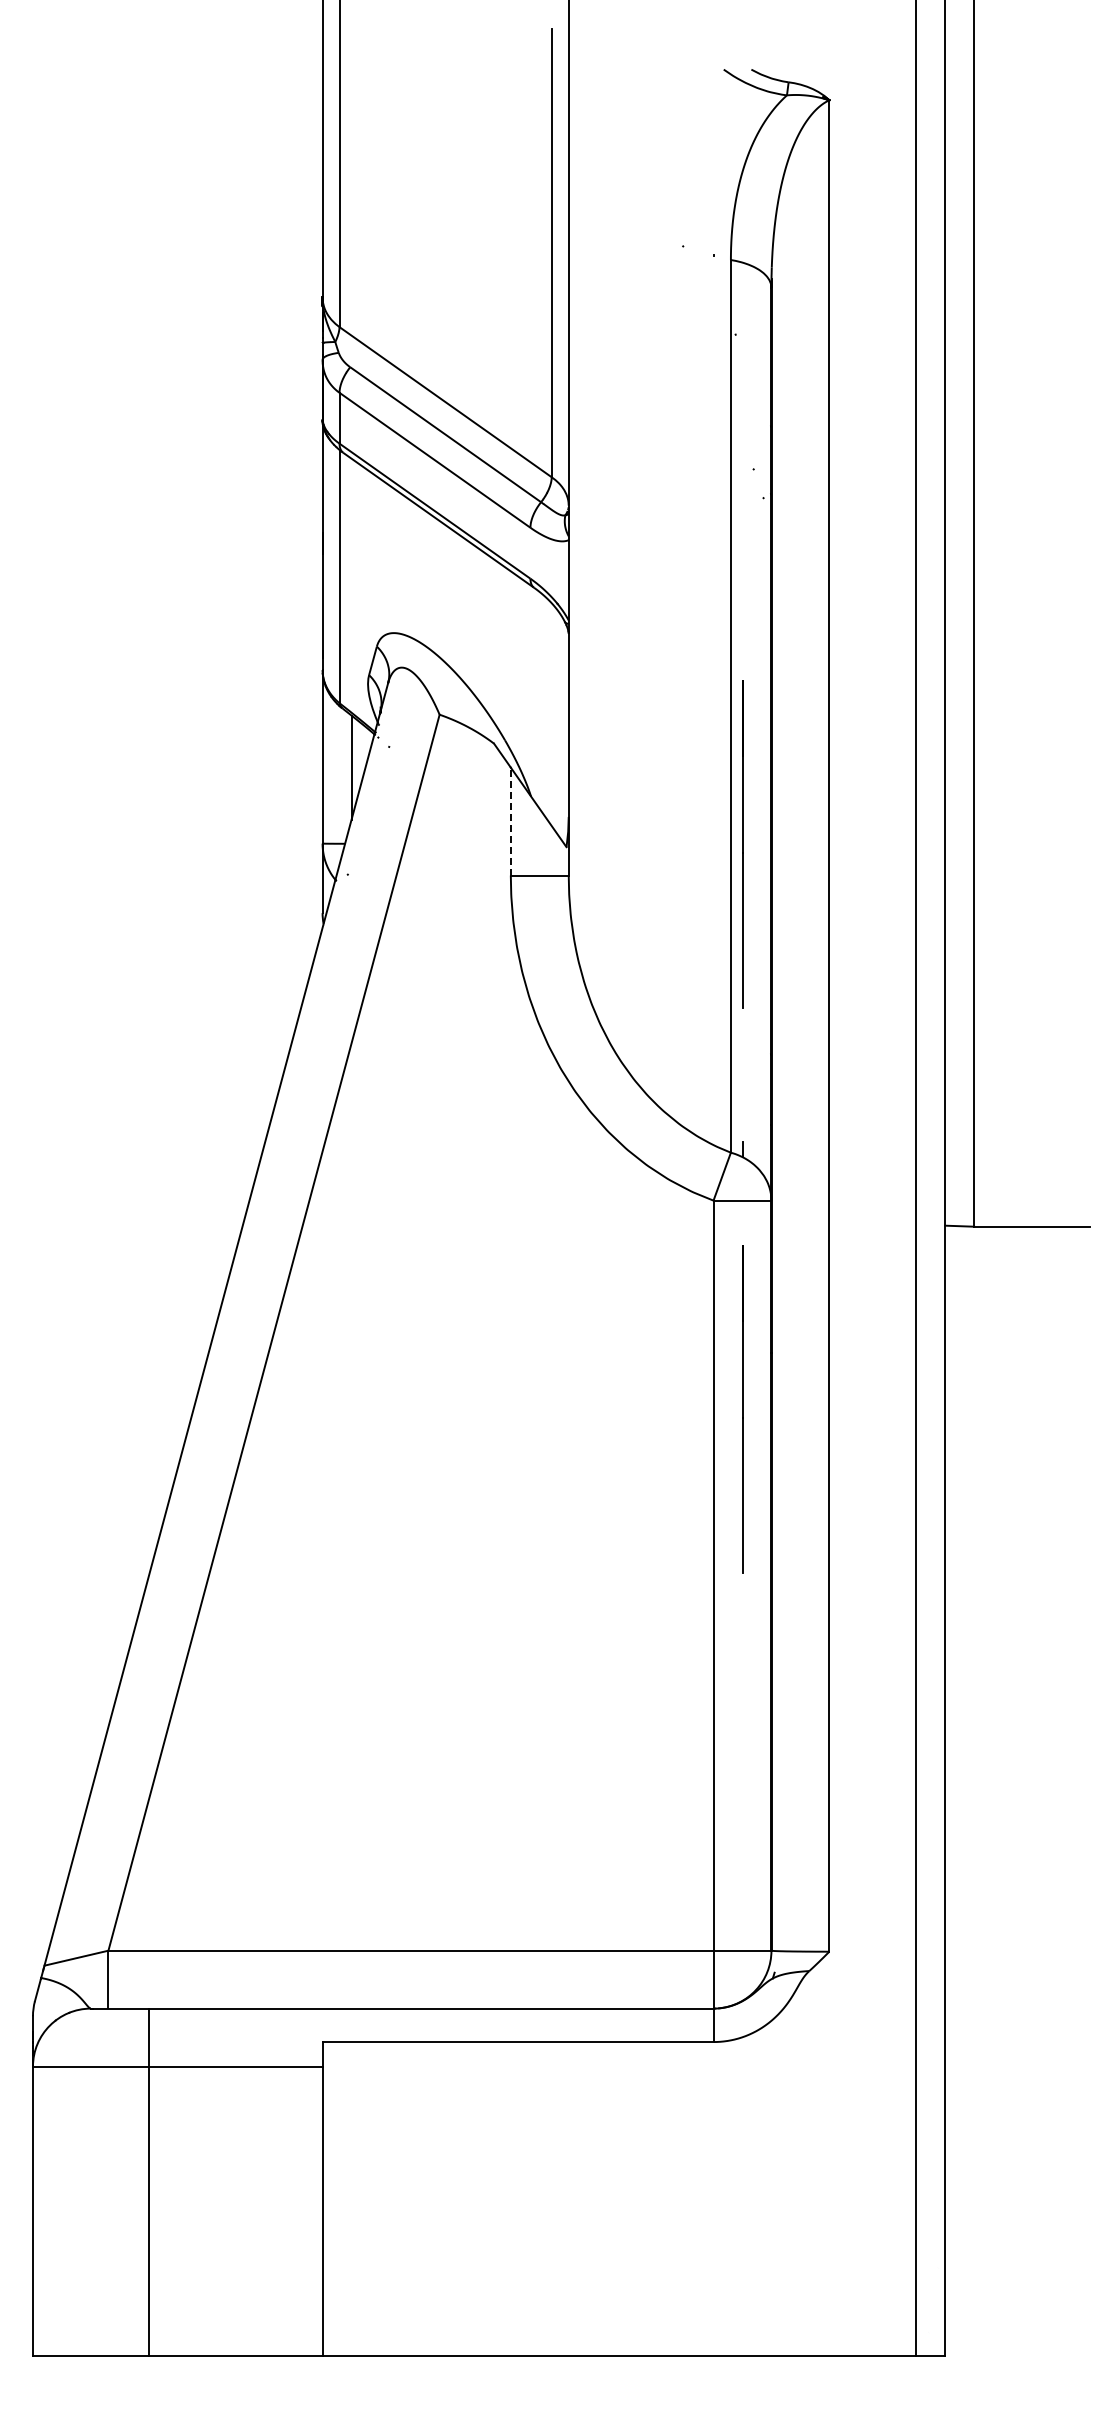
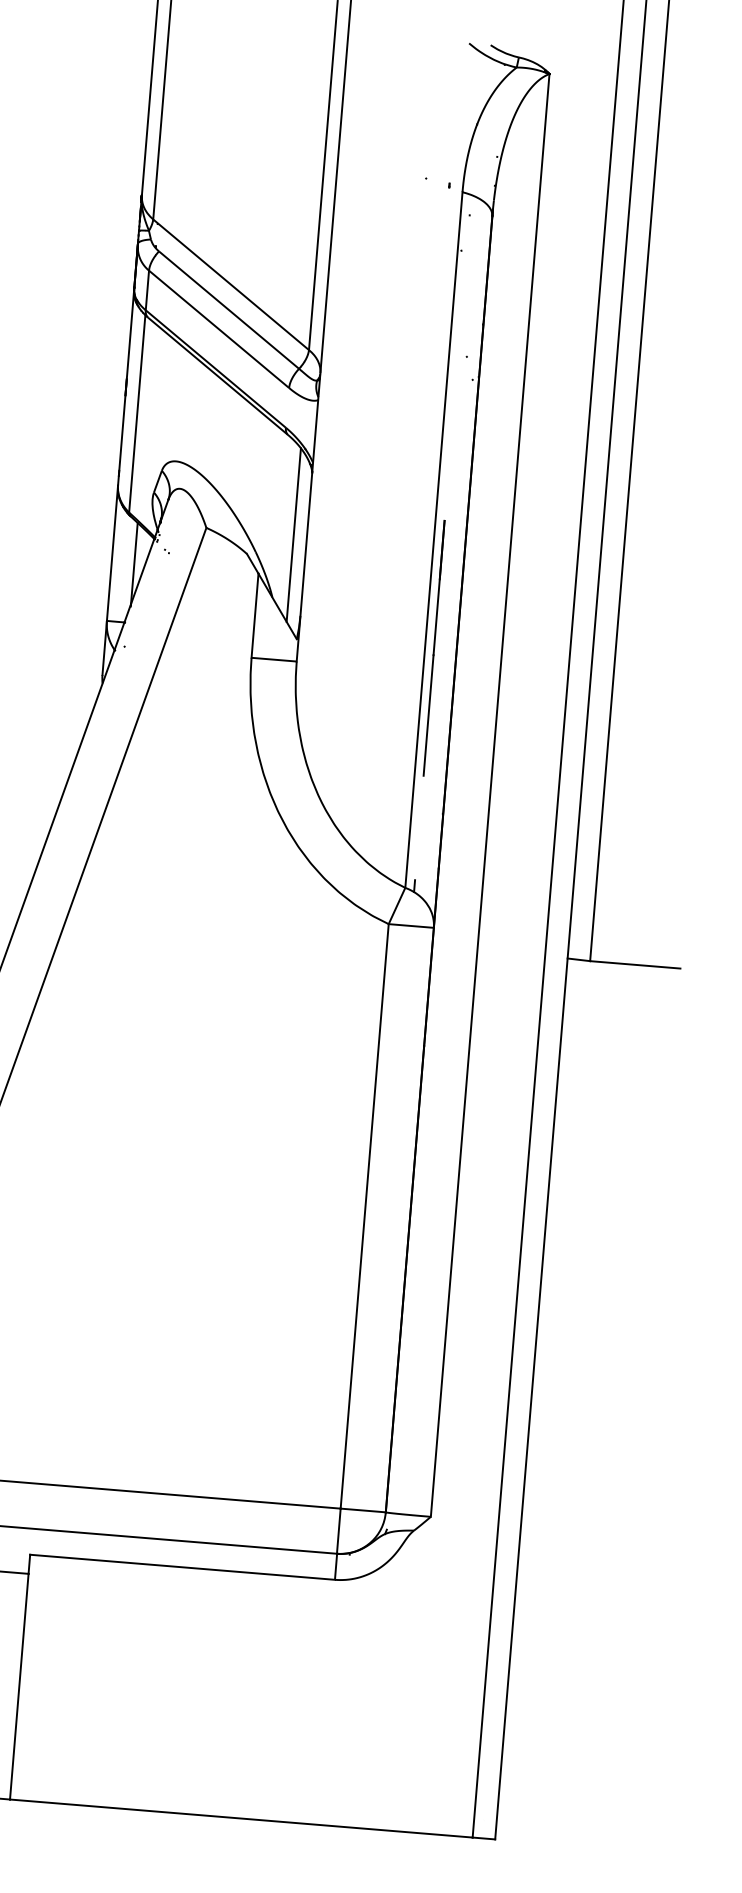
line: (551, 714) -> (293, 534), added
line: (510, 821) -> (254, 615), dashed -> solid
line: (742, 1409) -> (397, 1088), removed

